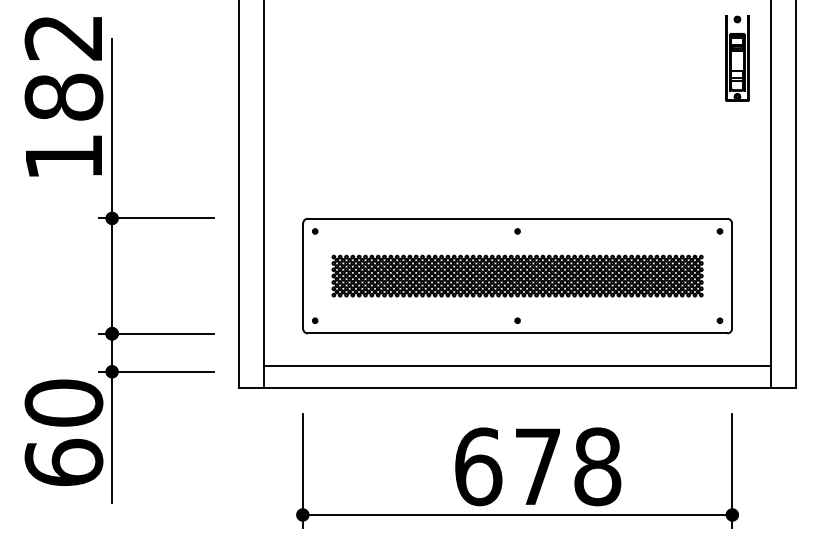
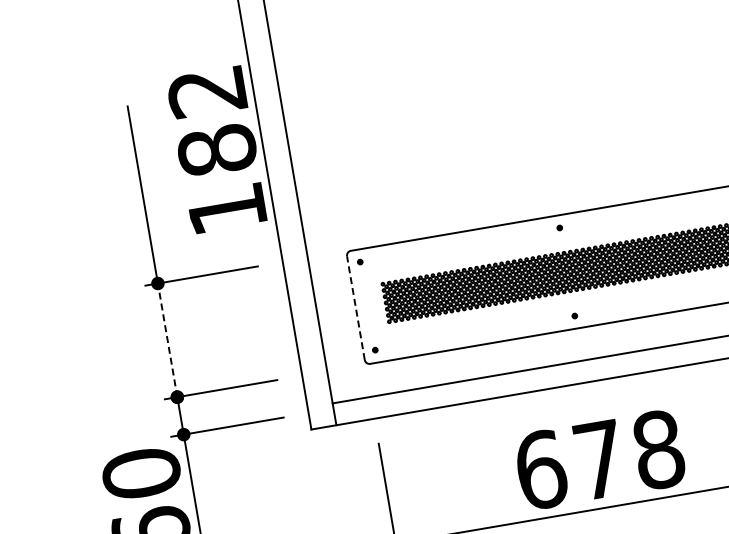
text: (63, 96) -> (216, 149), moved
line: (112, 276) -> (168, 340), solid -> dashed
line: (303, 276) -> (356, 308), solid -> dashed
text: (538, 466) -> (600, 459), moved

